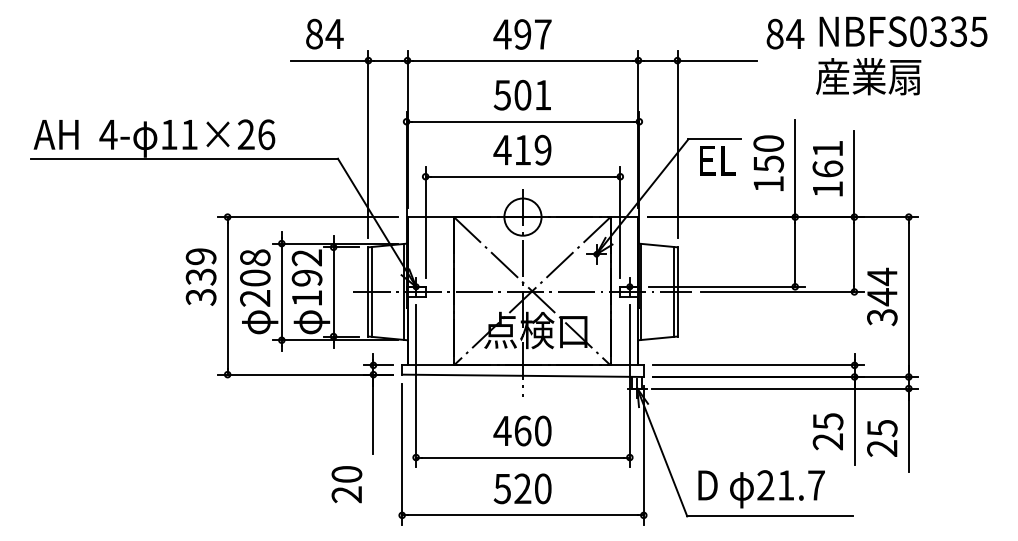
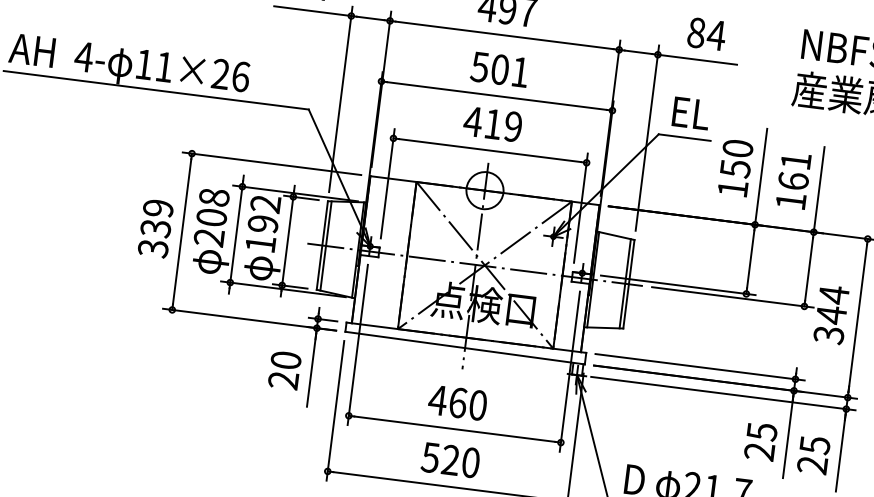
text: (785, 33) -> (706, 33), moved
text: (717, 160) -> (690, 113), moved
text: (200, 276) -> (155, 228), moved
text: (346, 484) -> (284, 370), moved

